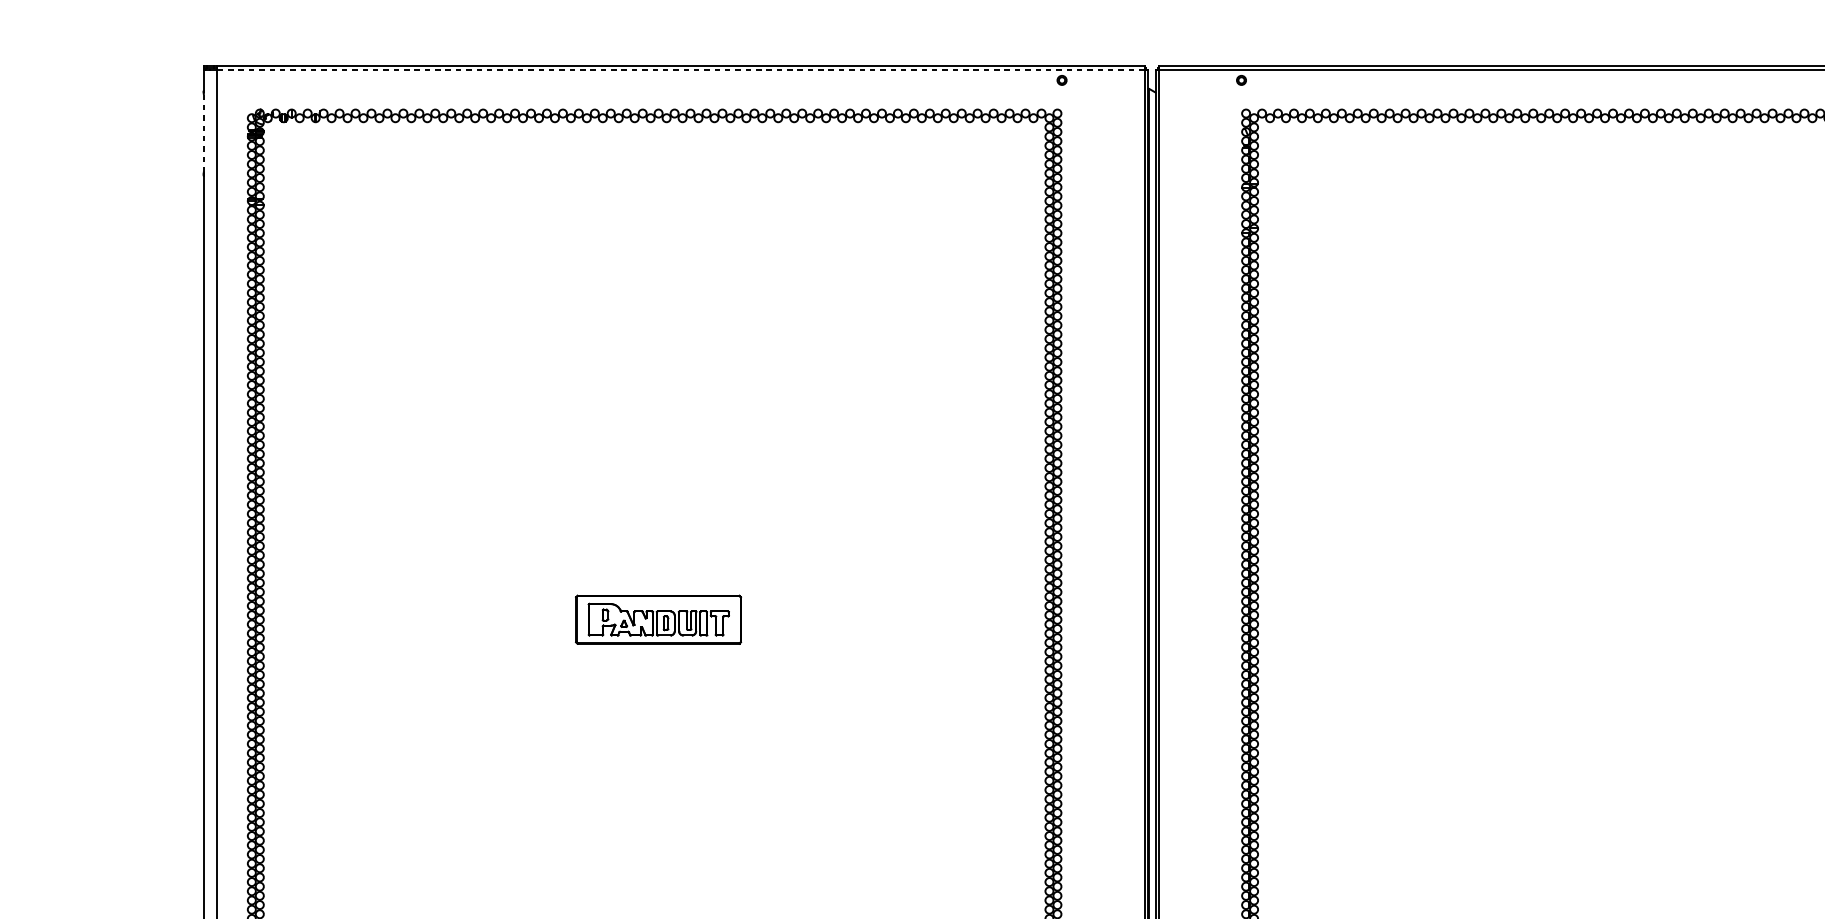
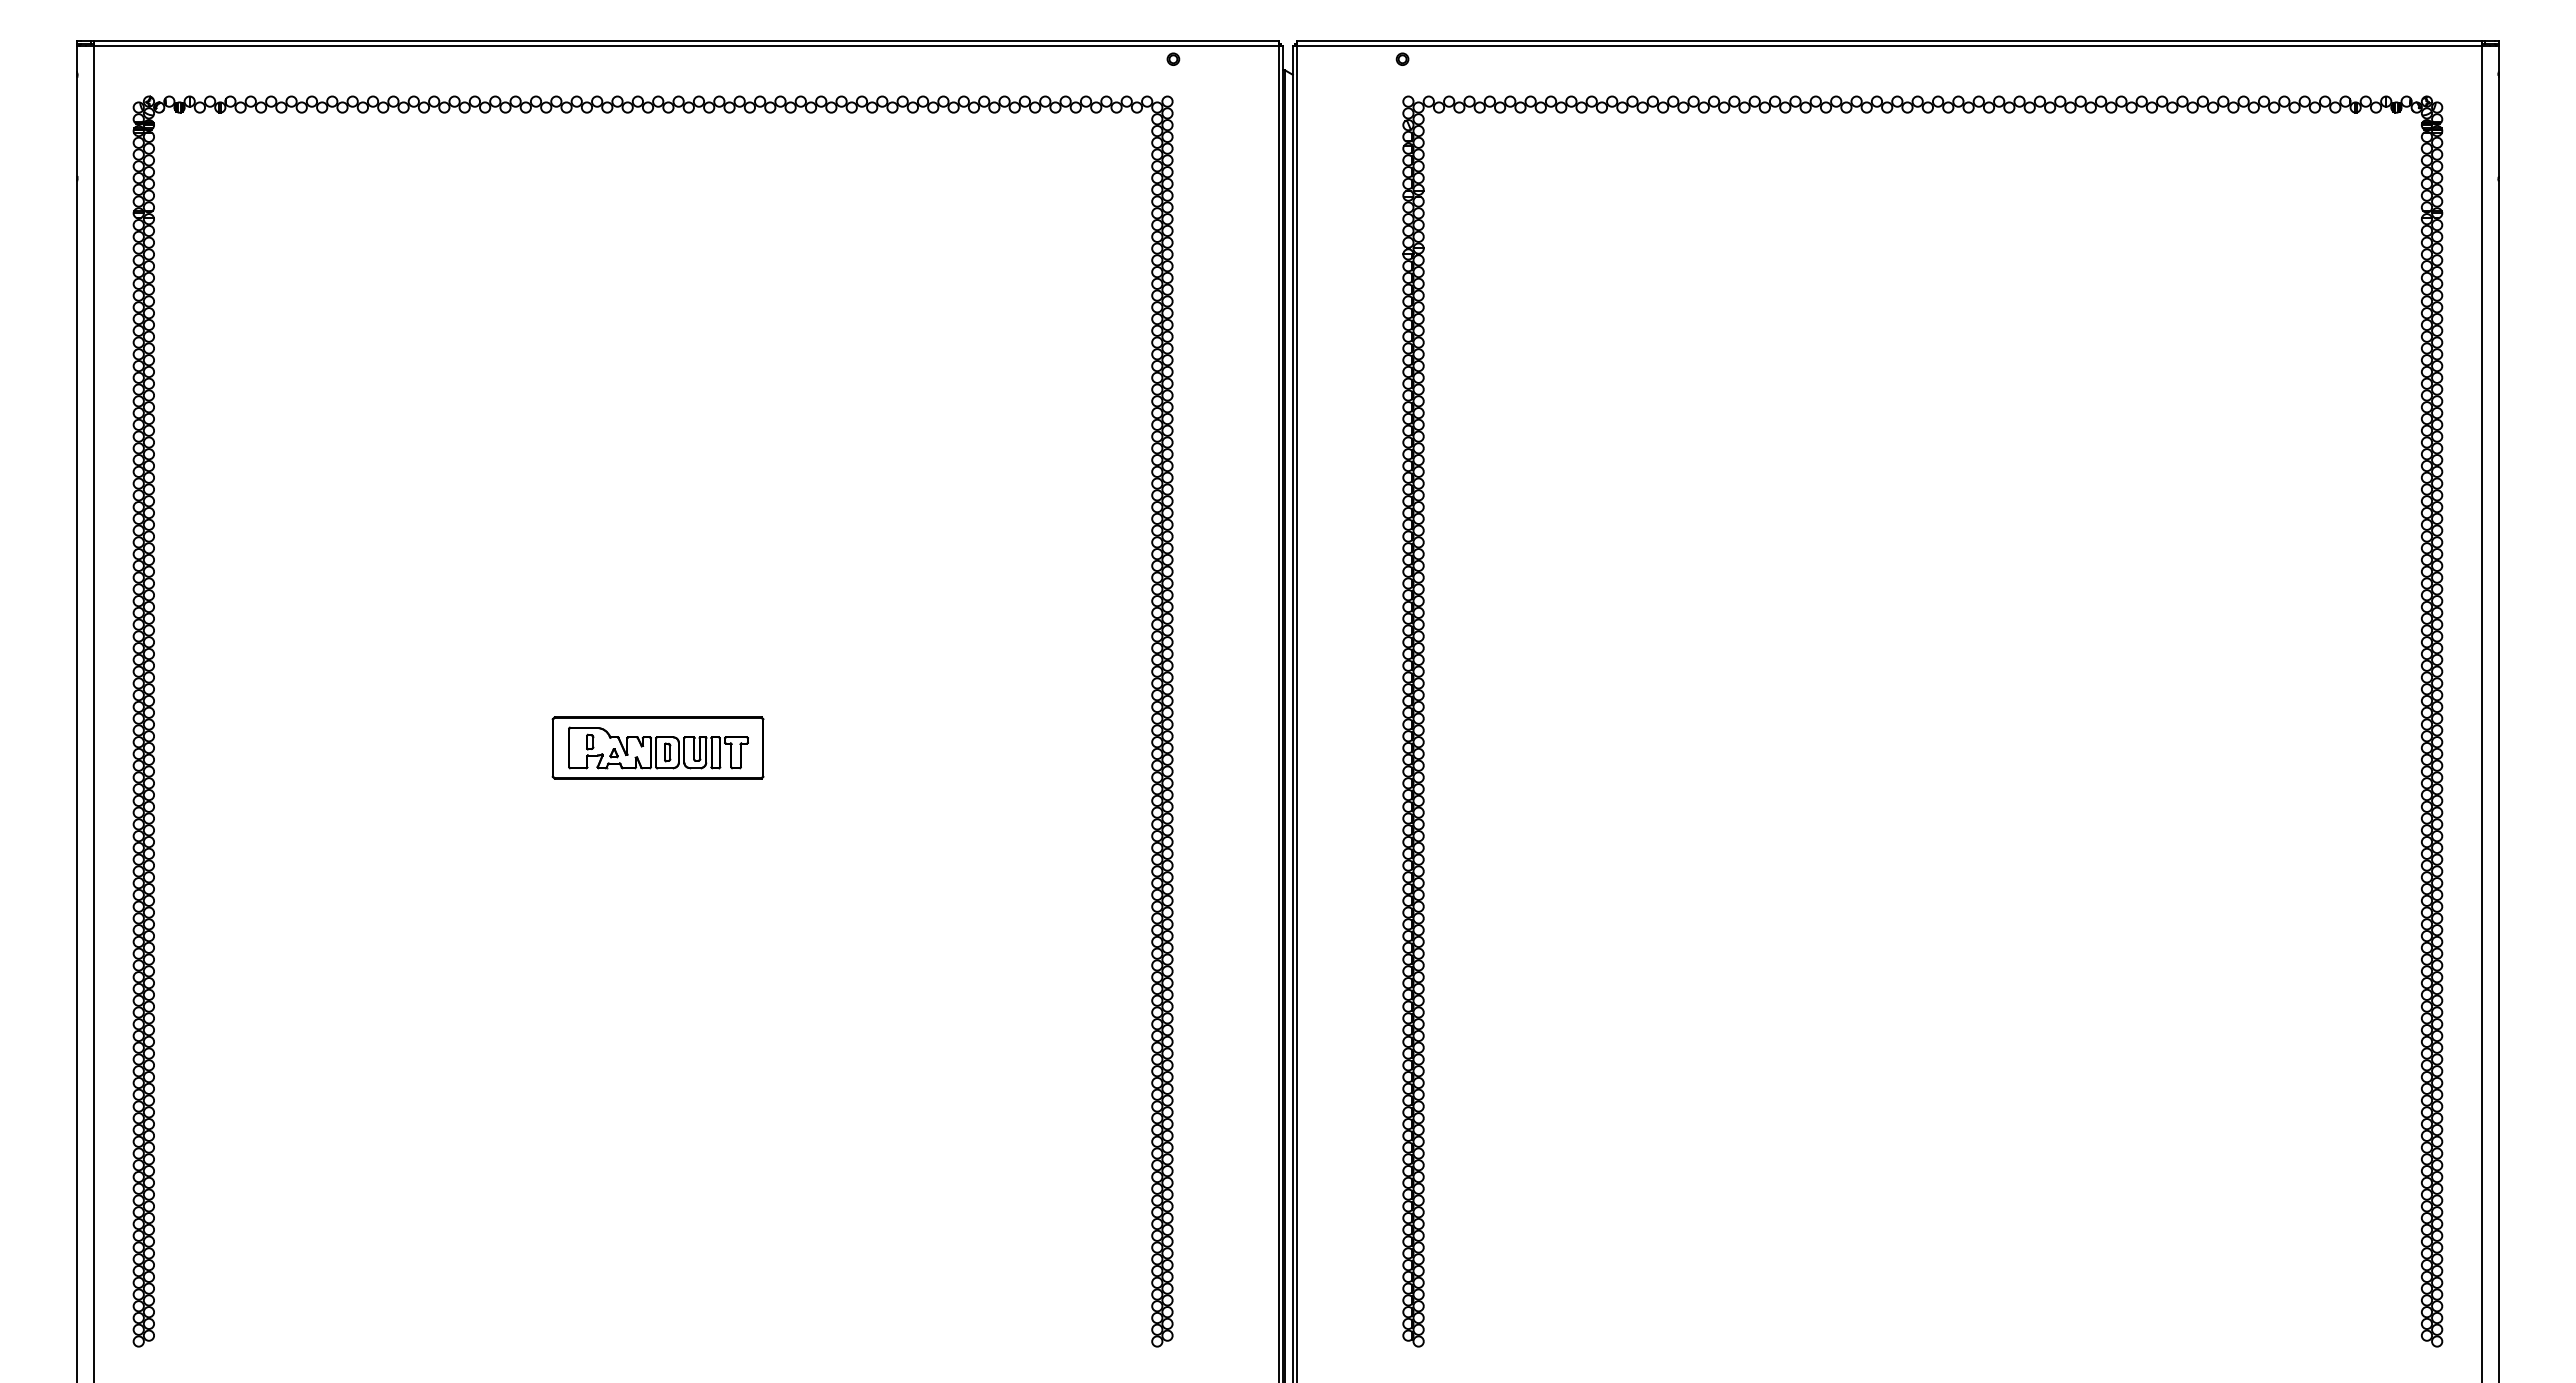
line: (680, 69) -> (686, 45), dashed -> solid
line: (203, 133) -> (77, 126), dashed -> solid

